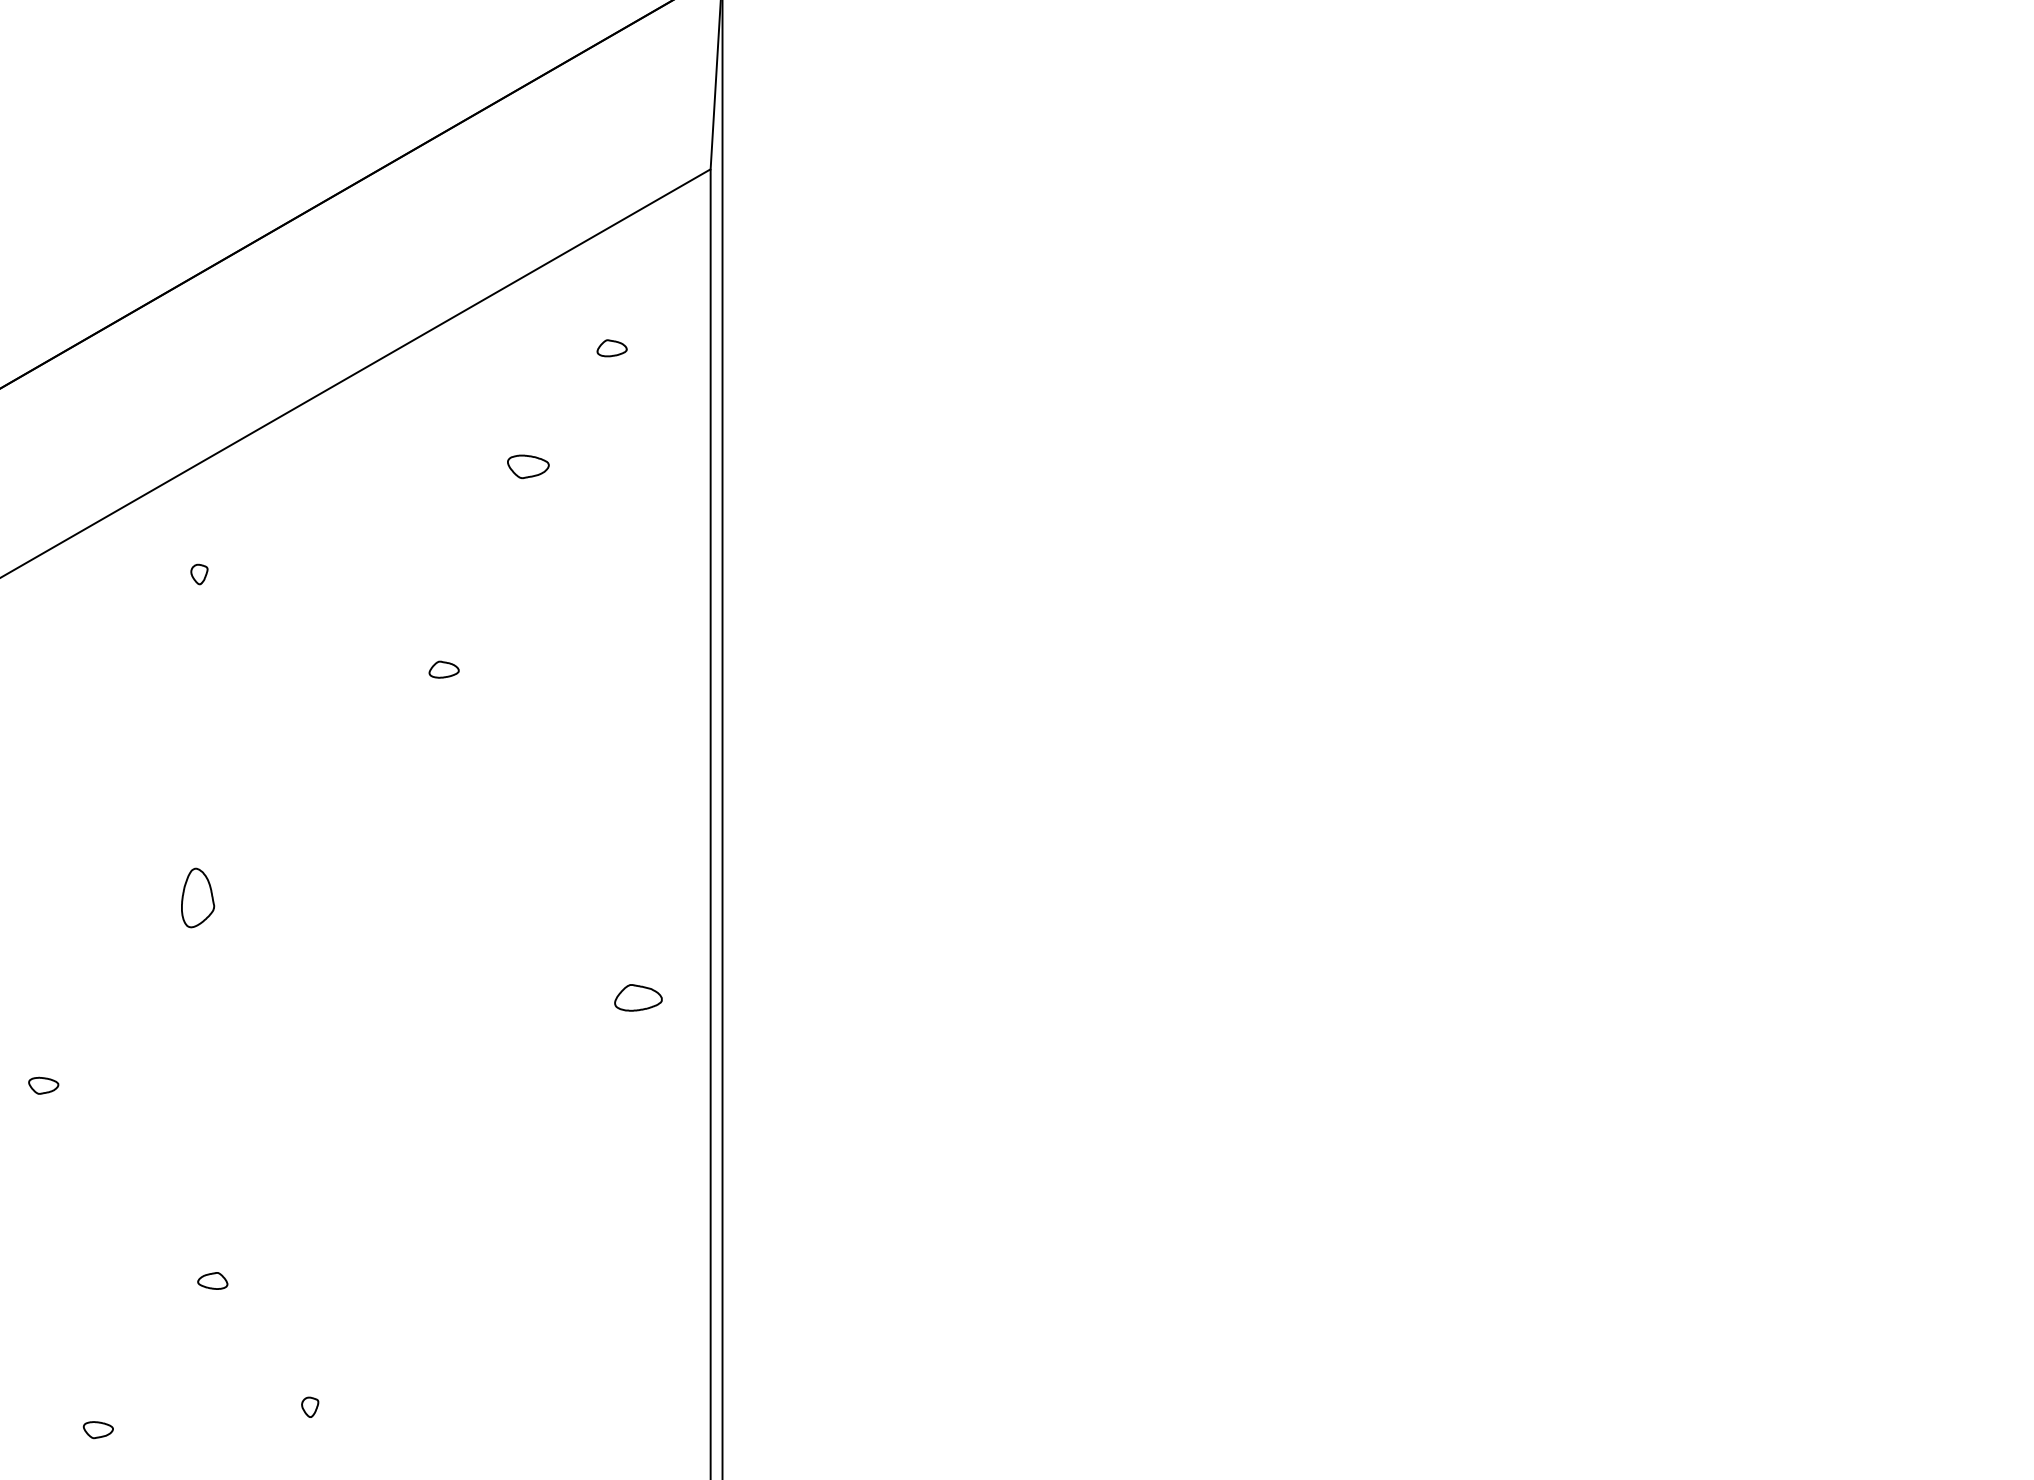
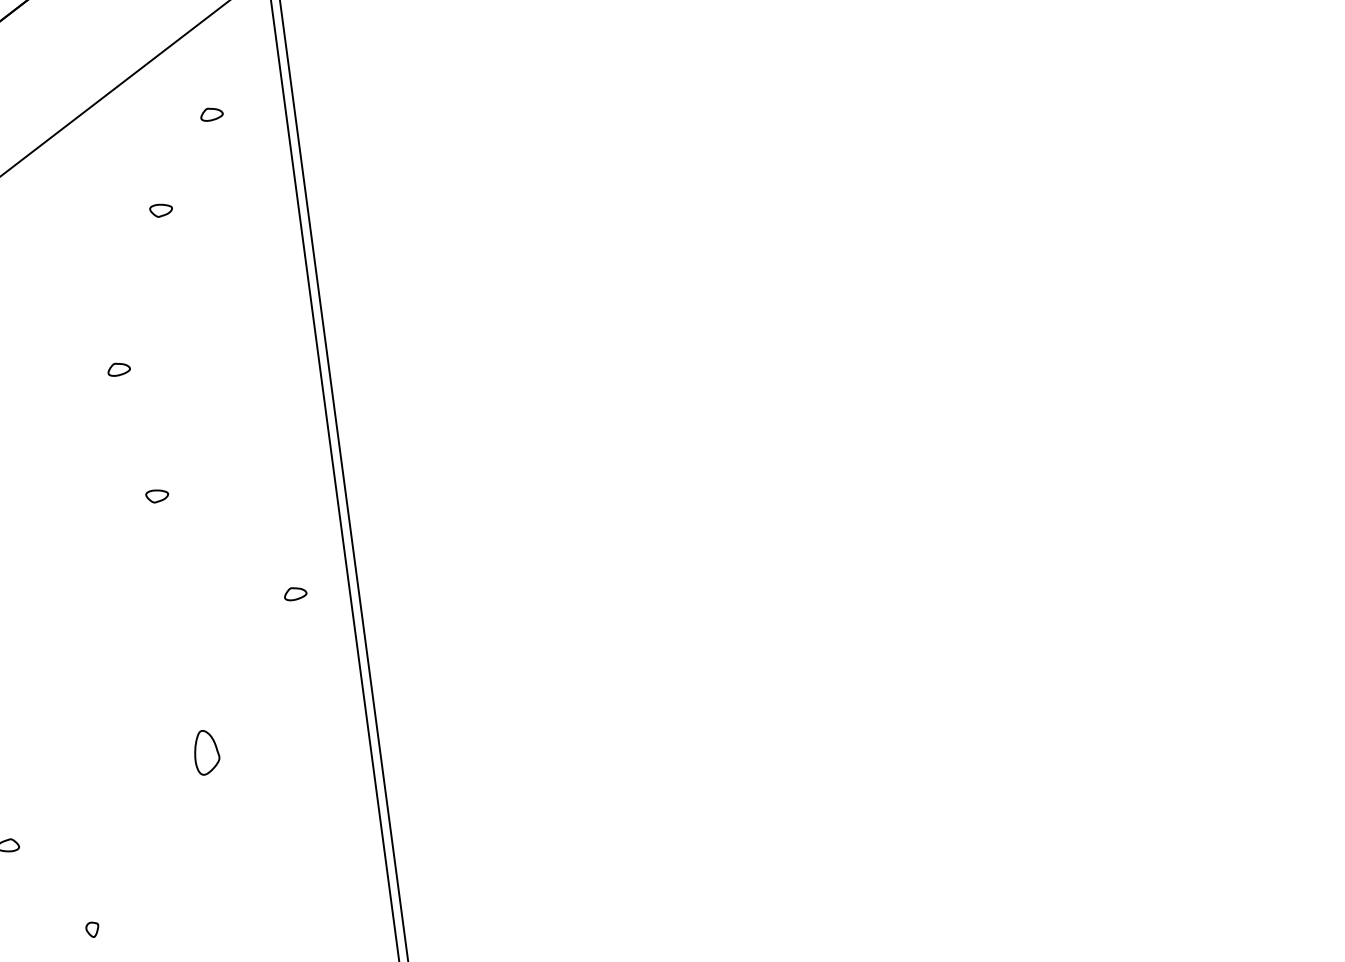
part: (527, 466) -> (160, 210), size x0.71
part: (472, 844) -> (157, 496), added
part: (637, 998) -> (295, 594), size x0.62
part: (492, 1192) -> (206, 752), added

